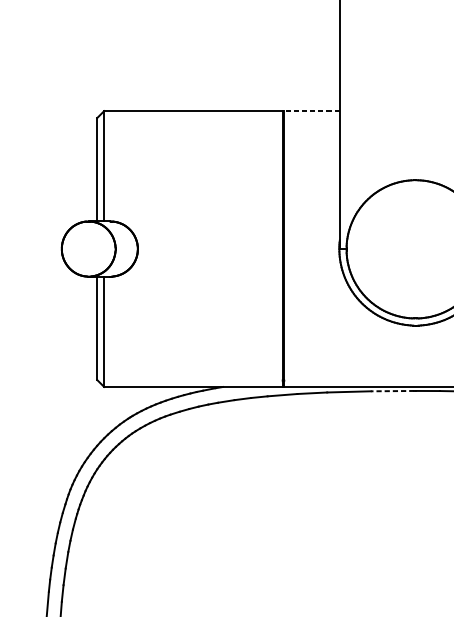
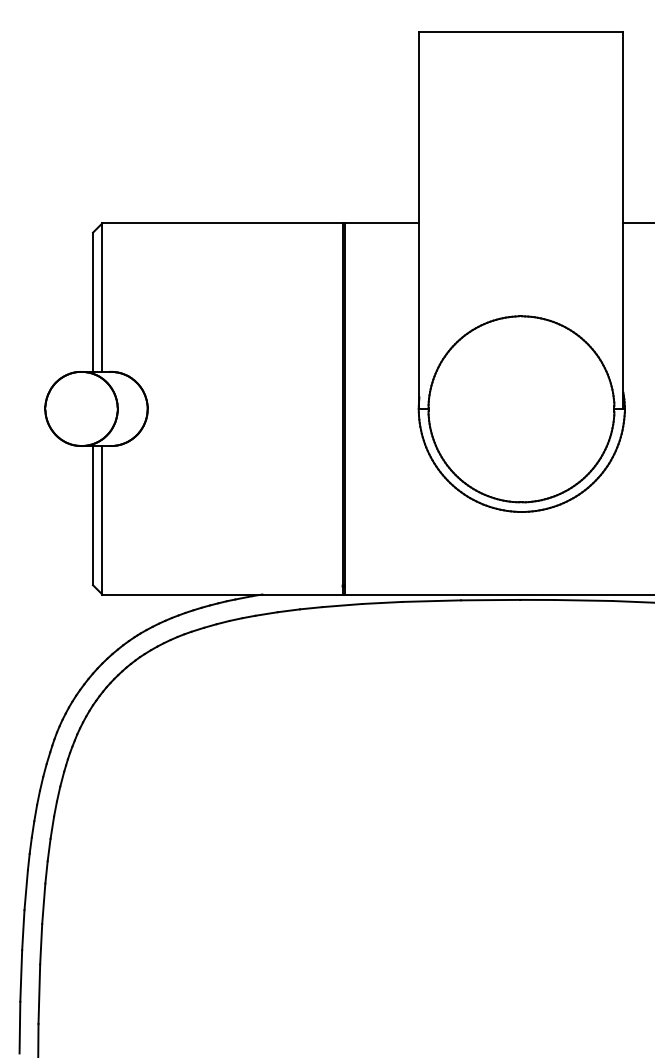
line: (311, 111) -> (381, 223), dashed -> solid
line: (391, 391) -> (489, 600), dashed -> solid

